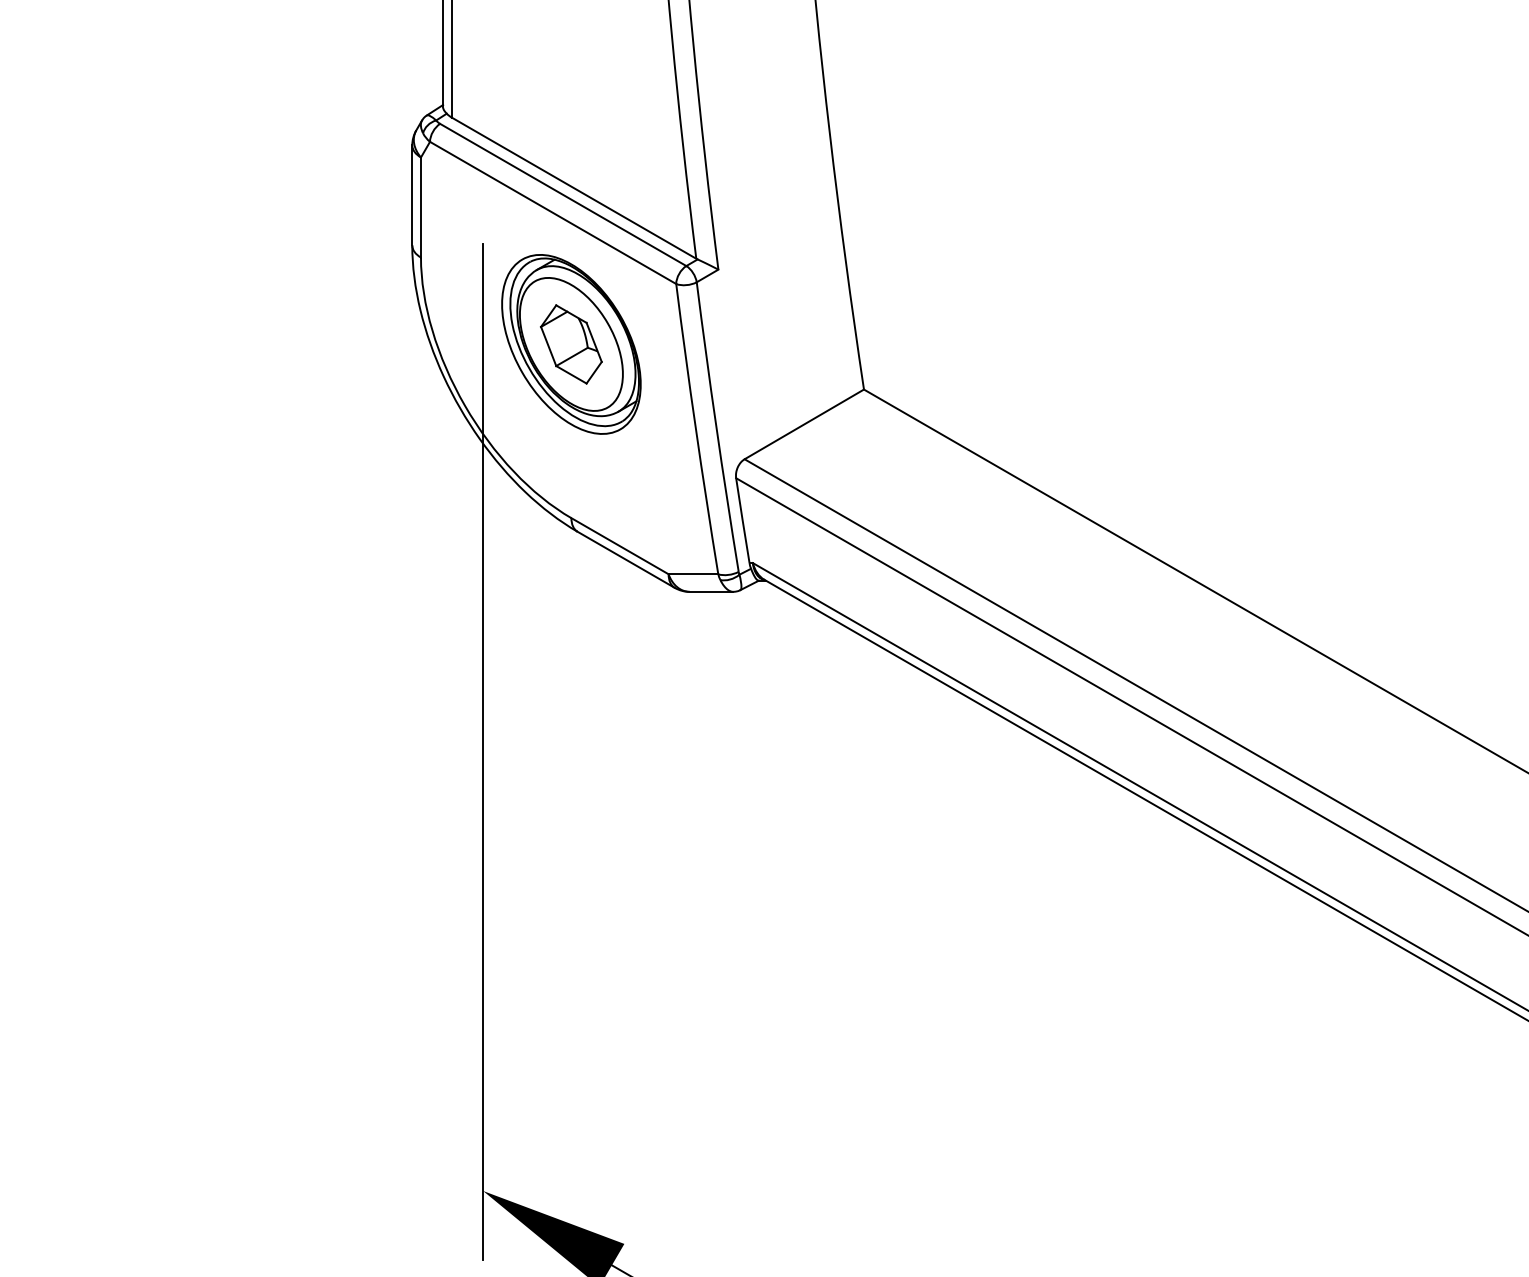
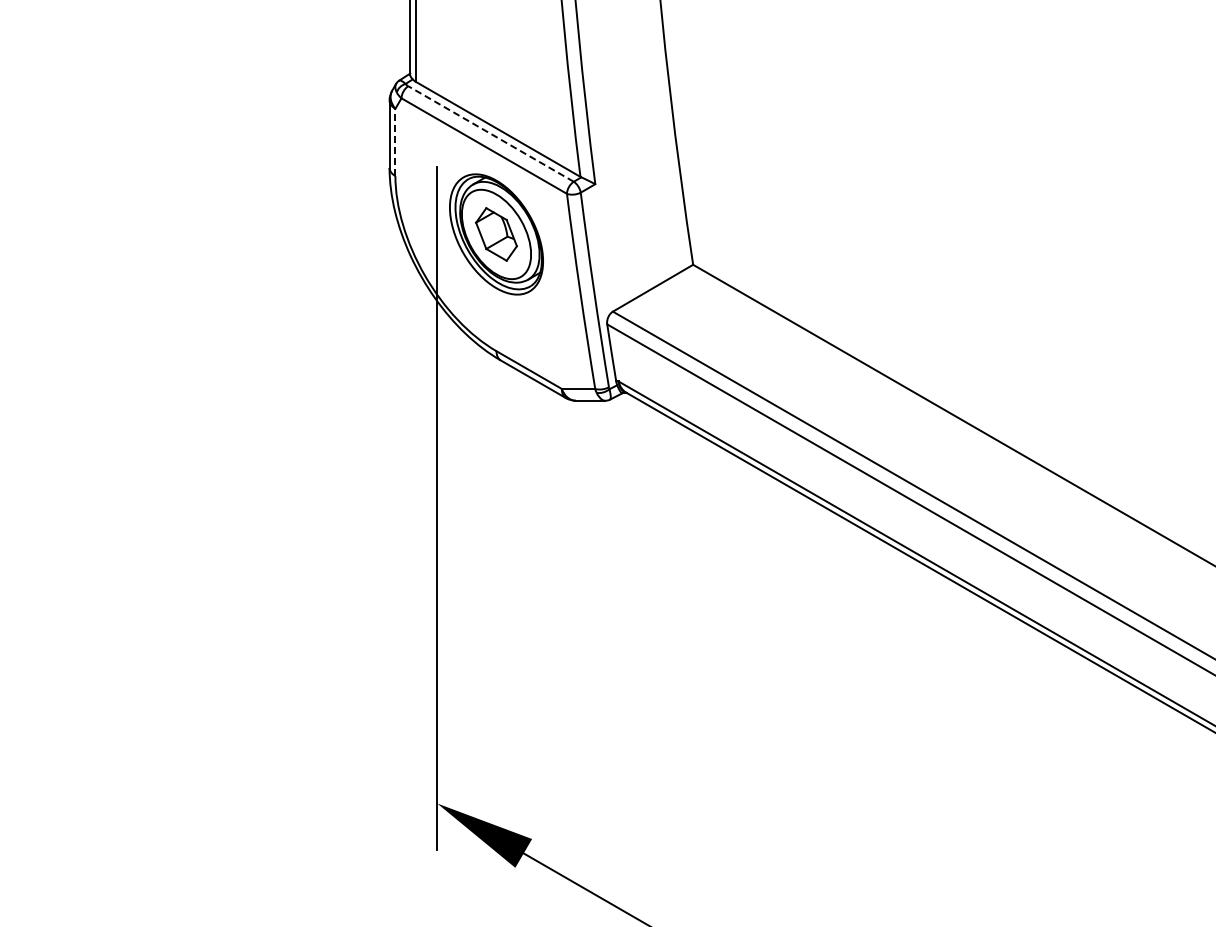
line: (563, 195) -> (491, 134), solid -> dashed
line: (421, 207) -> (395, 142), solid -> dashed

